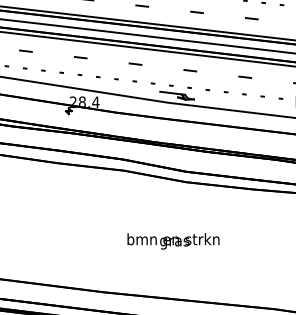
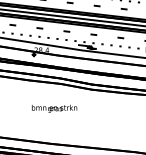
text: (173, 240) -> (54, 108), moved

